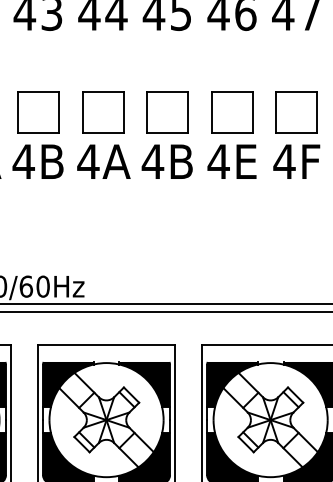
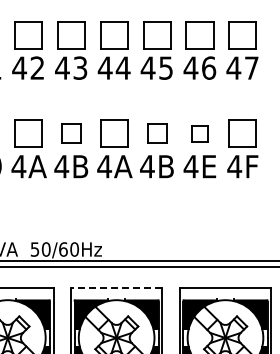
part: (38, 111) -> (71, 133), size x0.7
part: (168, 111) -> (157, 133), size x0.7
part: (231, 111) -> (199, 133), size x0.6
line: (106, 345) -> (116, 288), solid -> dashed

